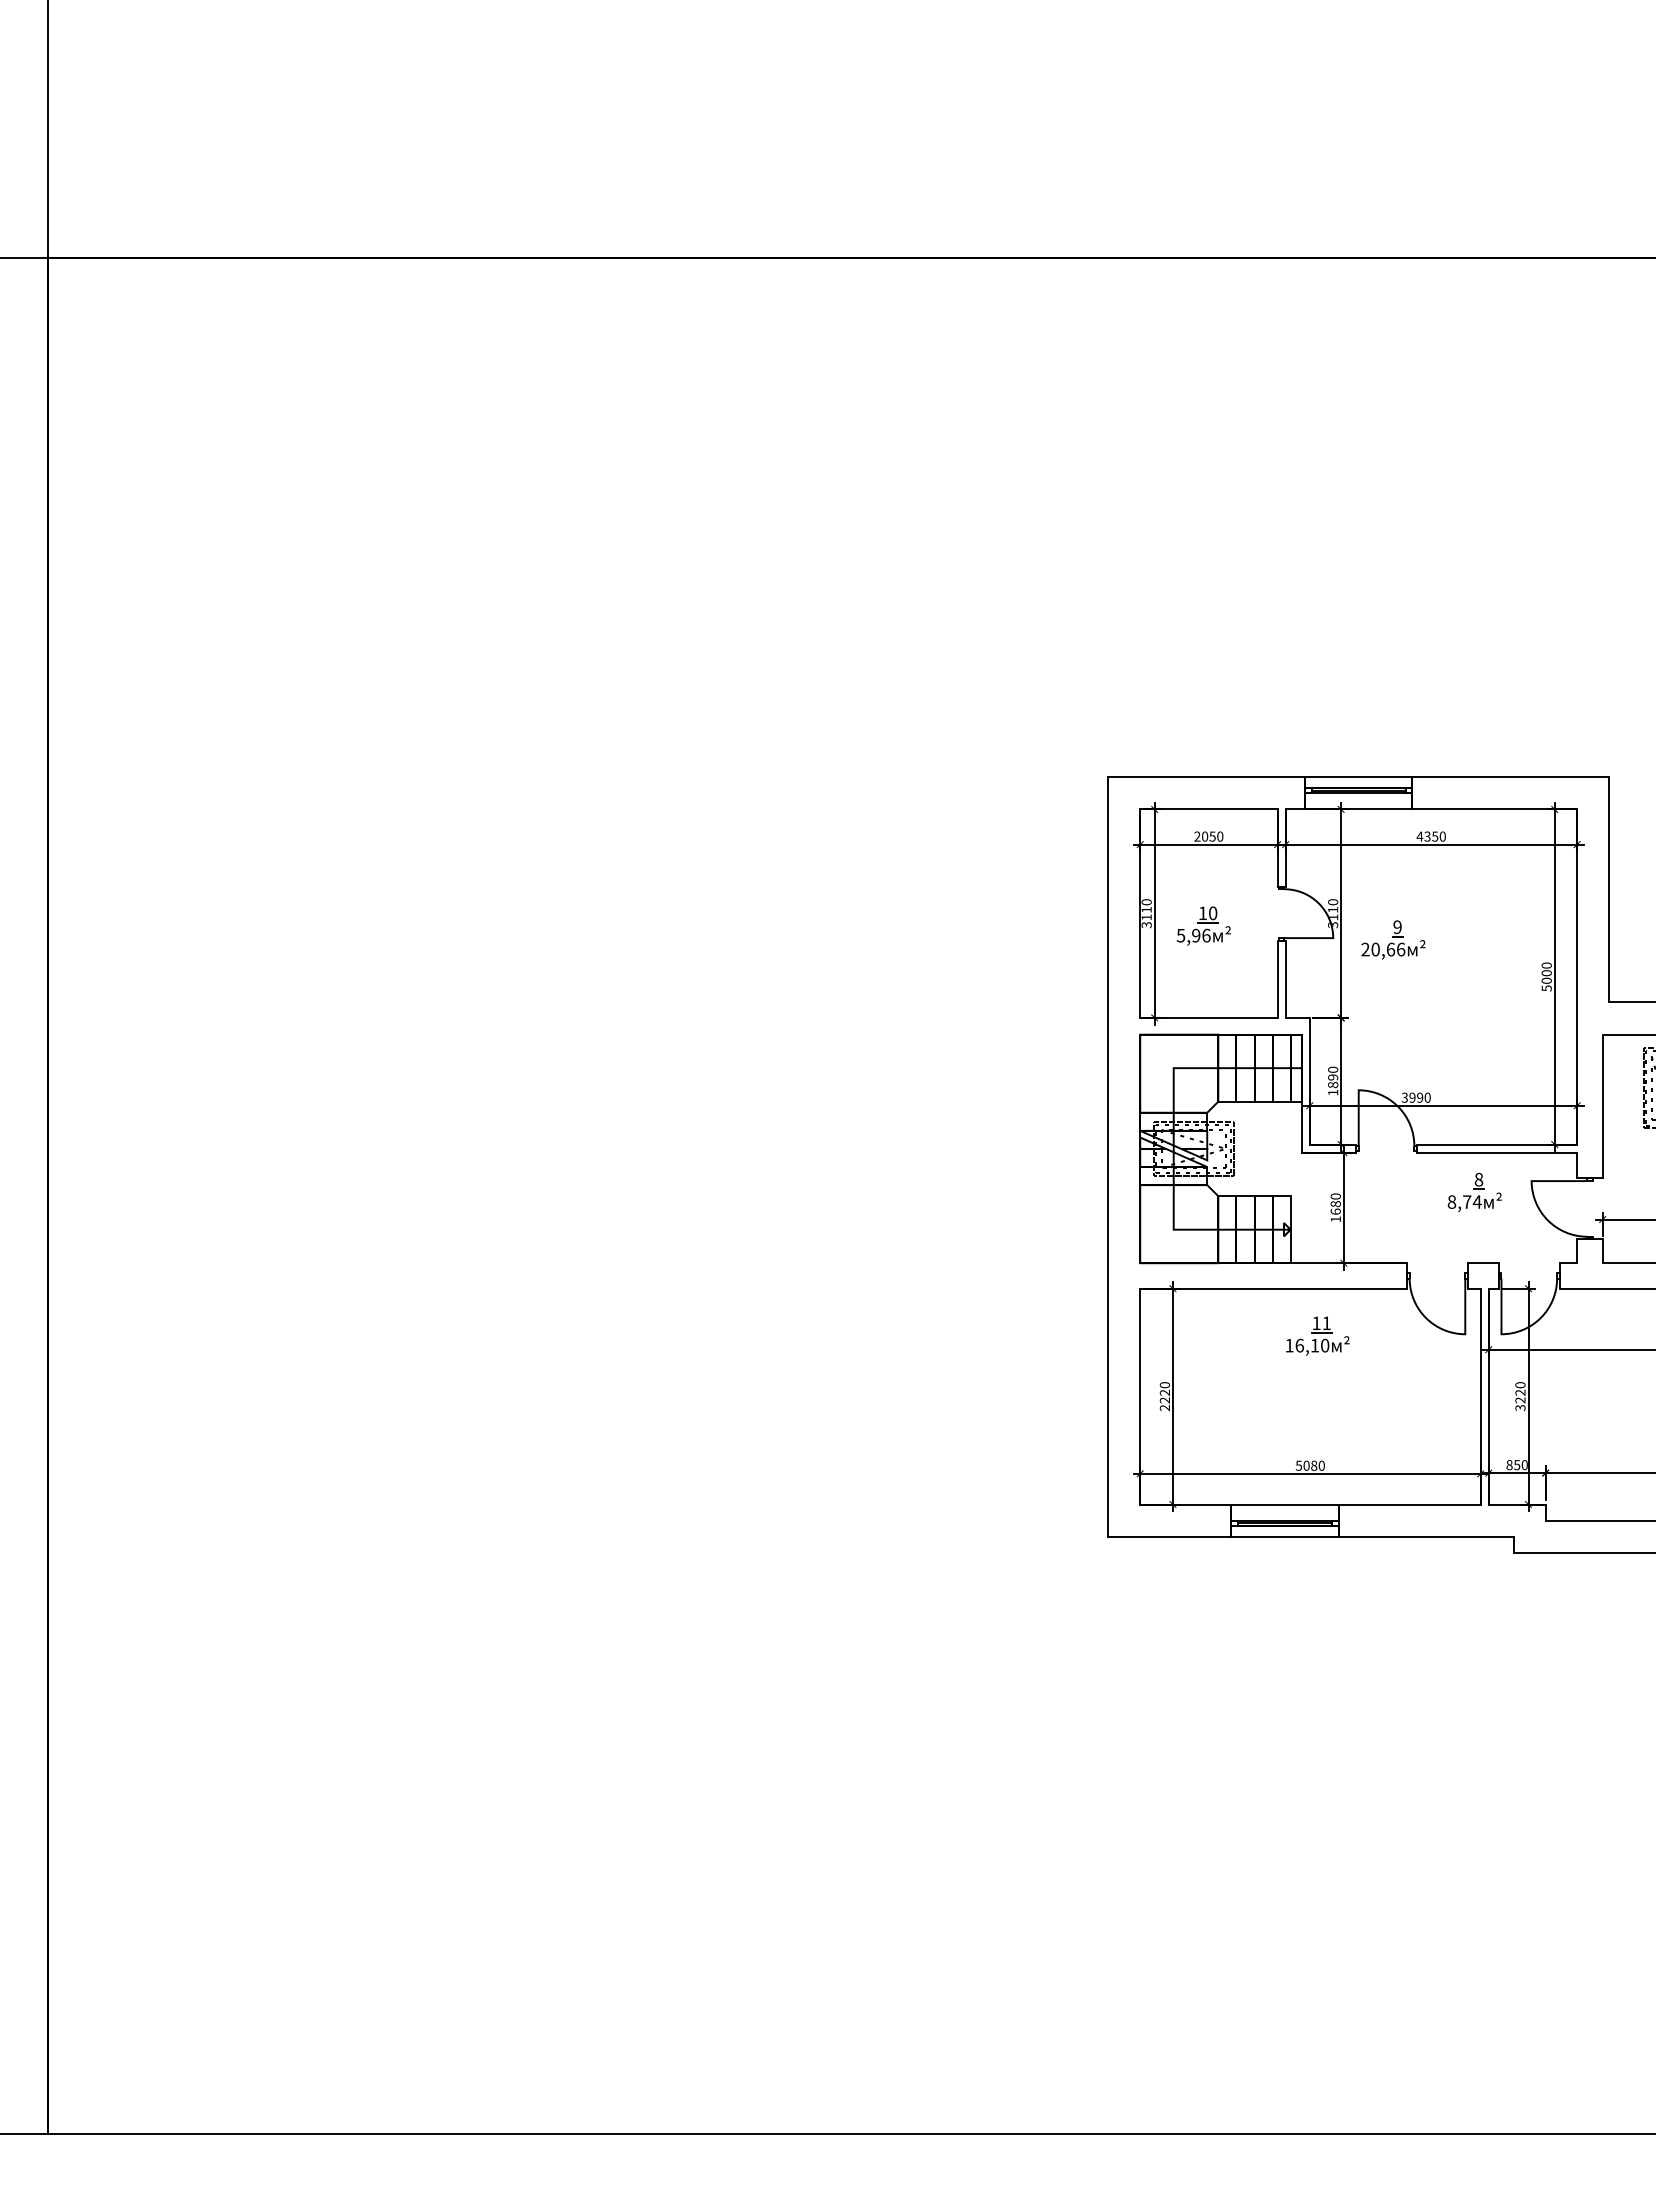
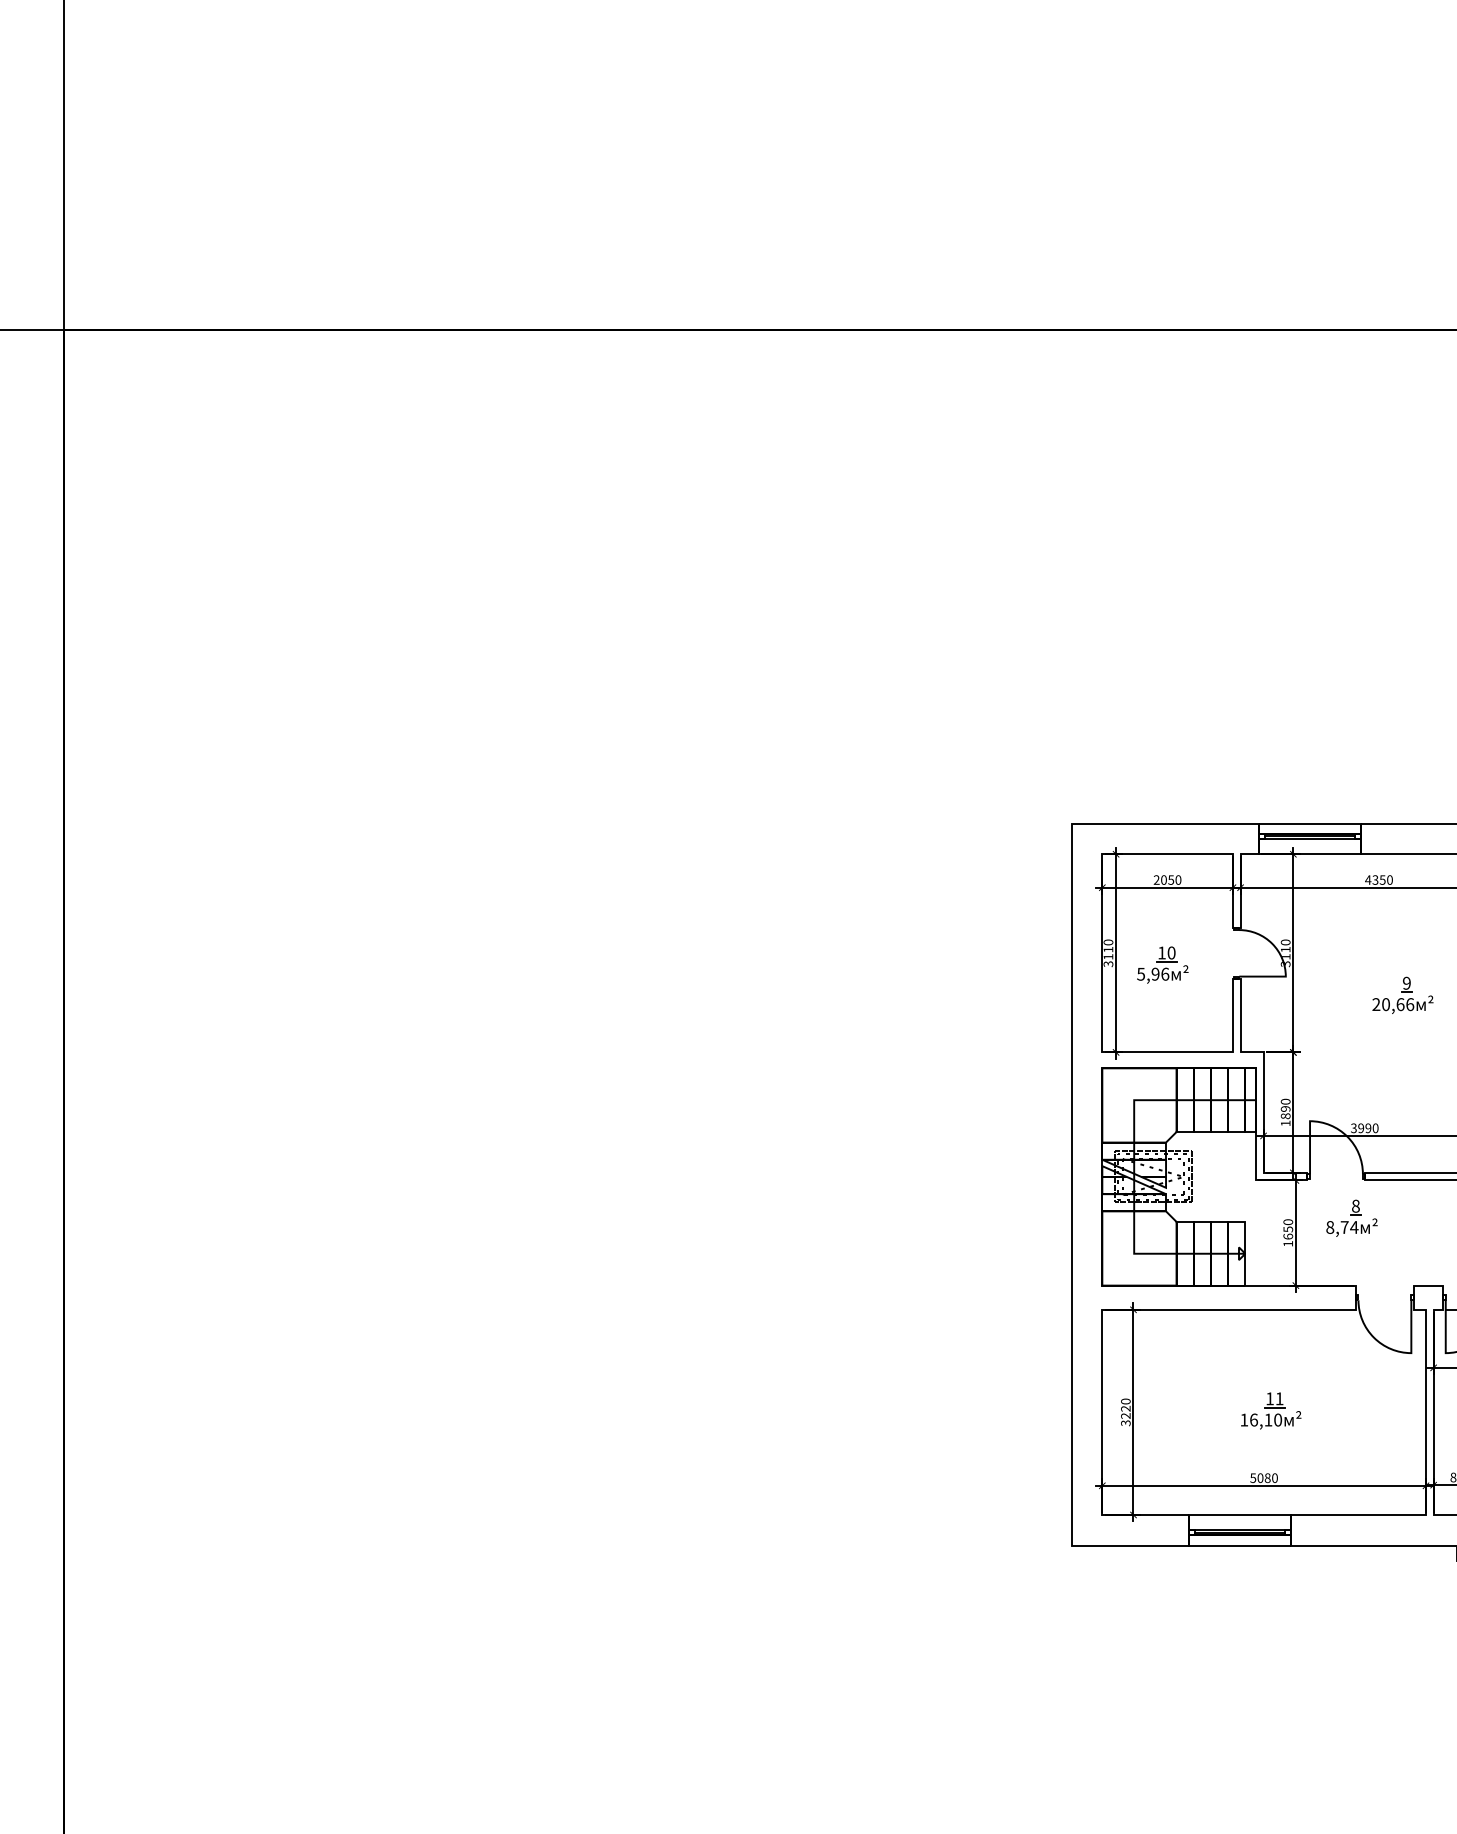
part: (1393, 939) -> (1402, 994), moved
part: (1474, 1191) -> (1351, 1217), moved
text: (1335, 1204) -> (1287, 1229), 1680 -> 1650
part: (1317, 1335) -> (1270, 1410), moved
text: (1165, 1407) -> (1126, 1422), 2220 -> 3220

